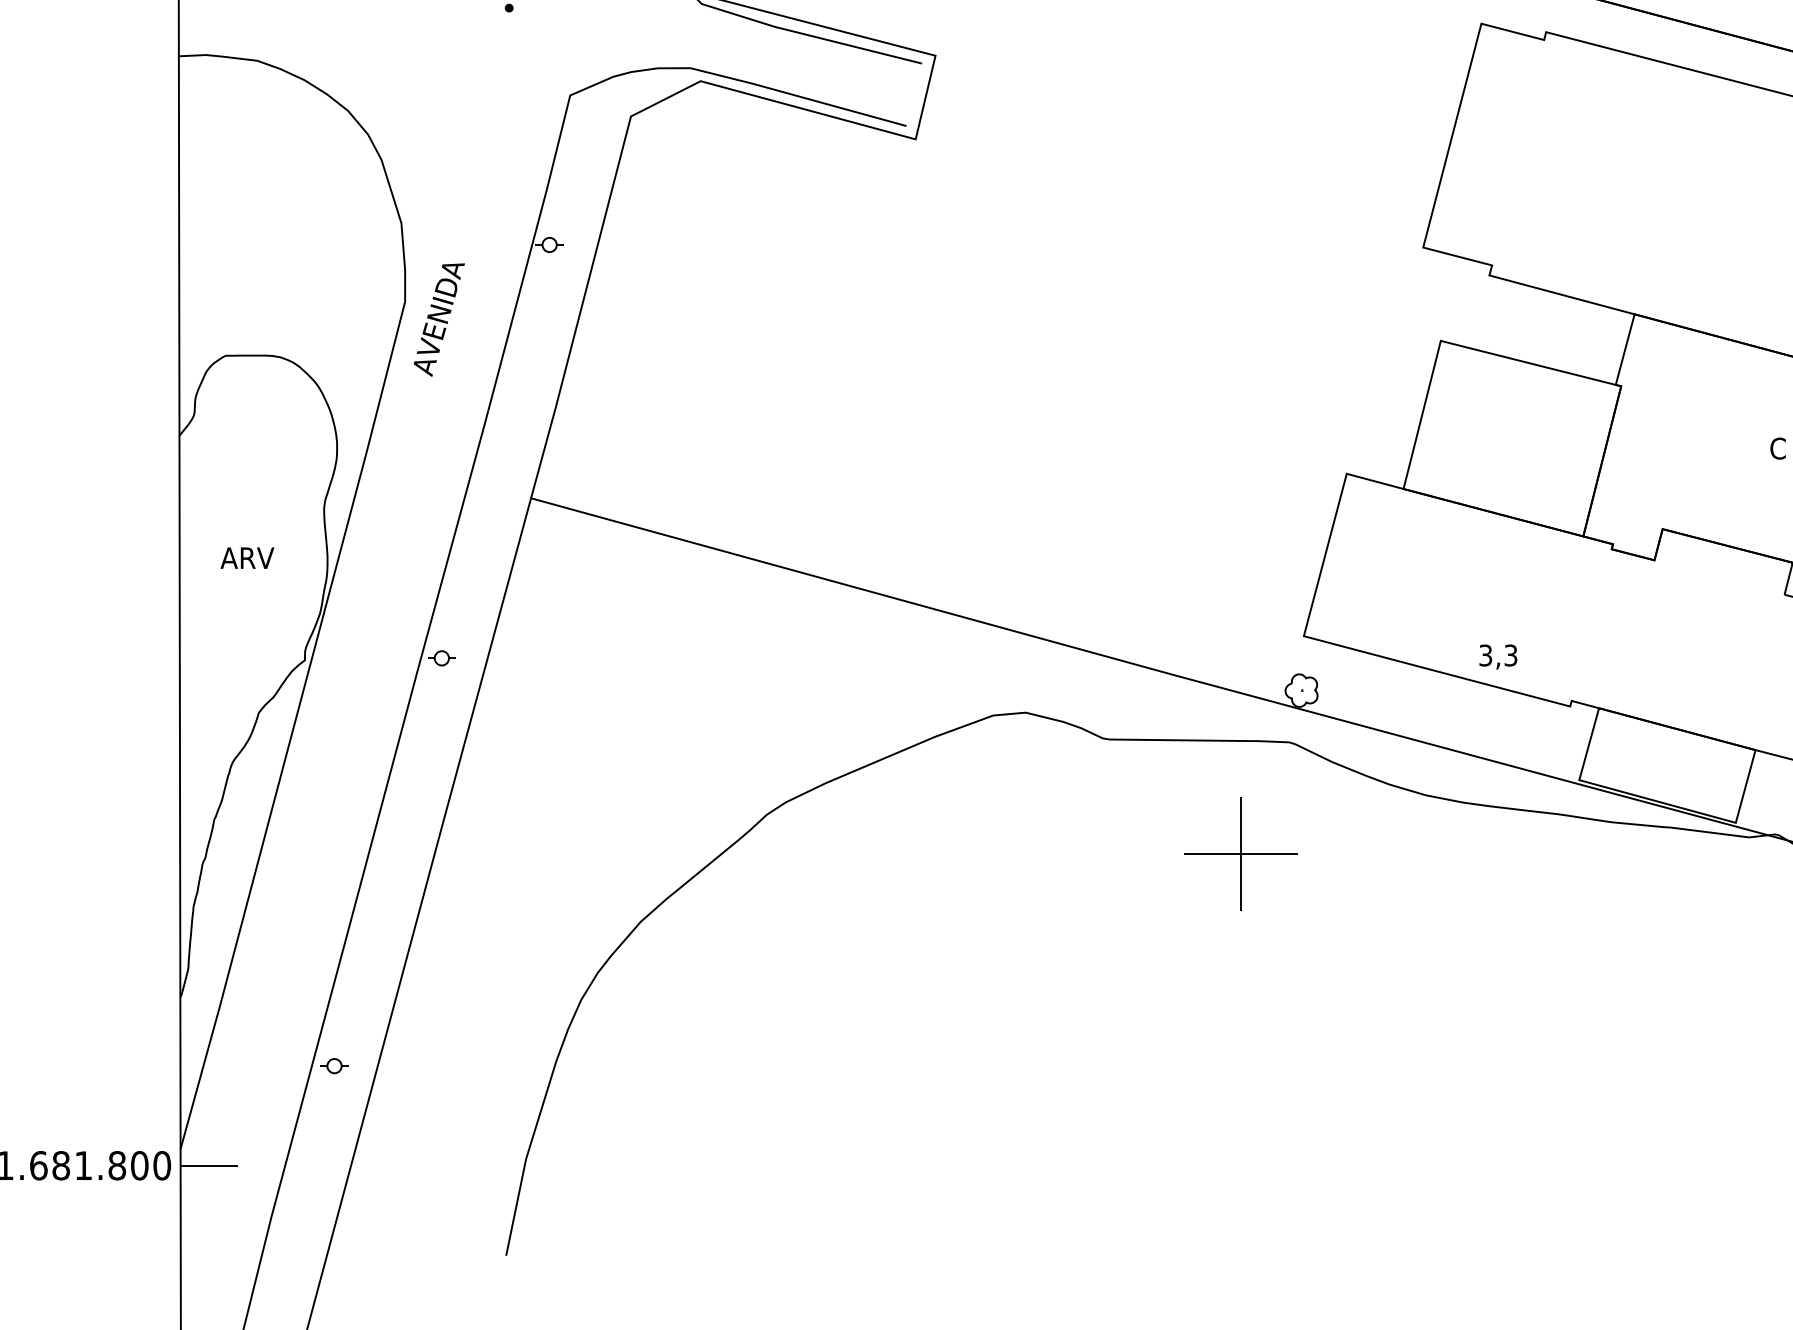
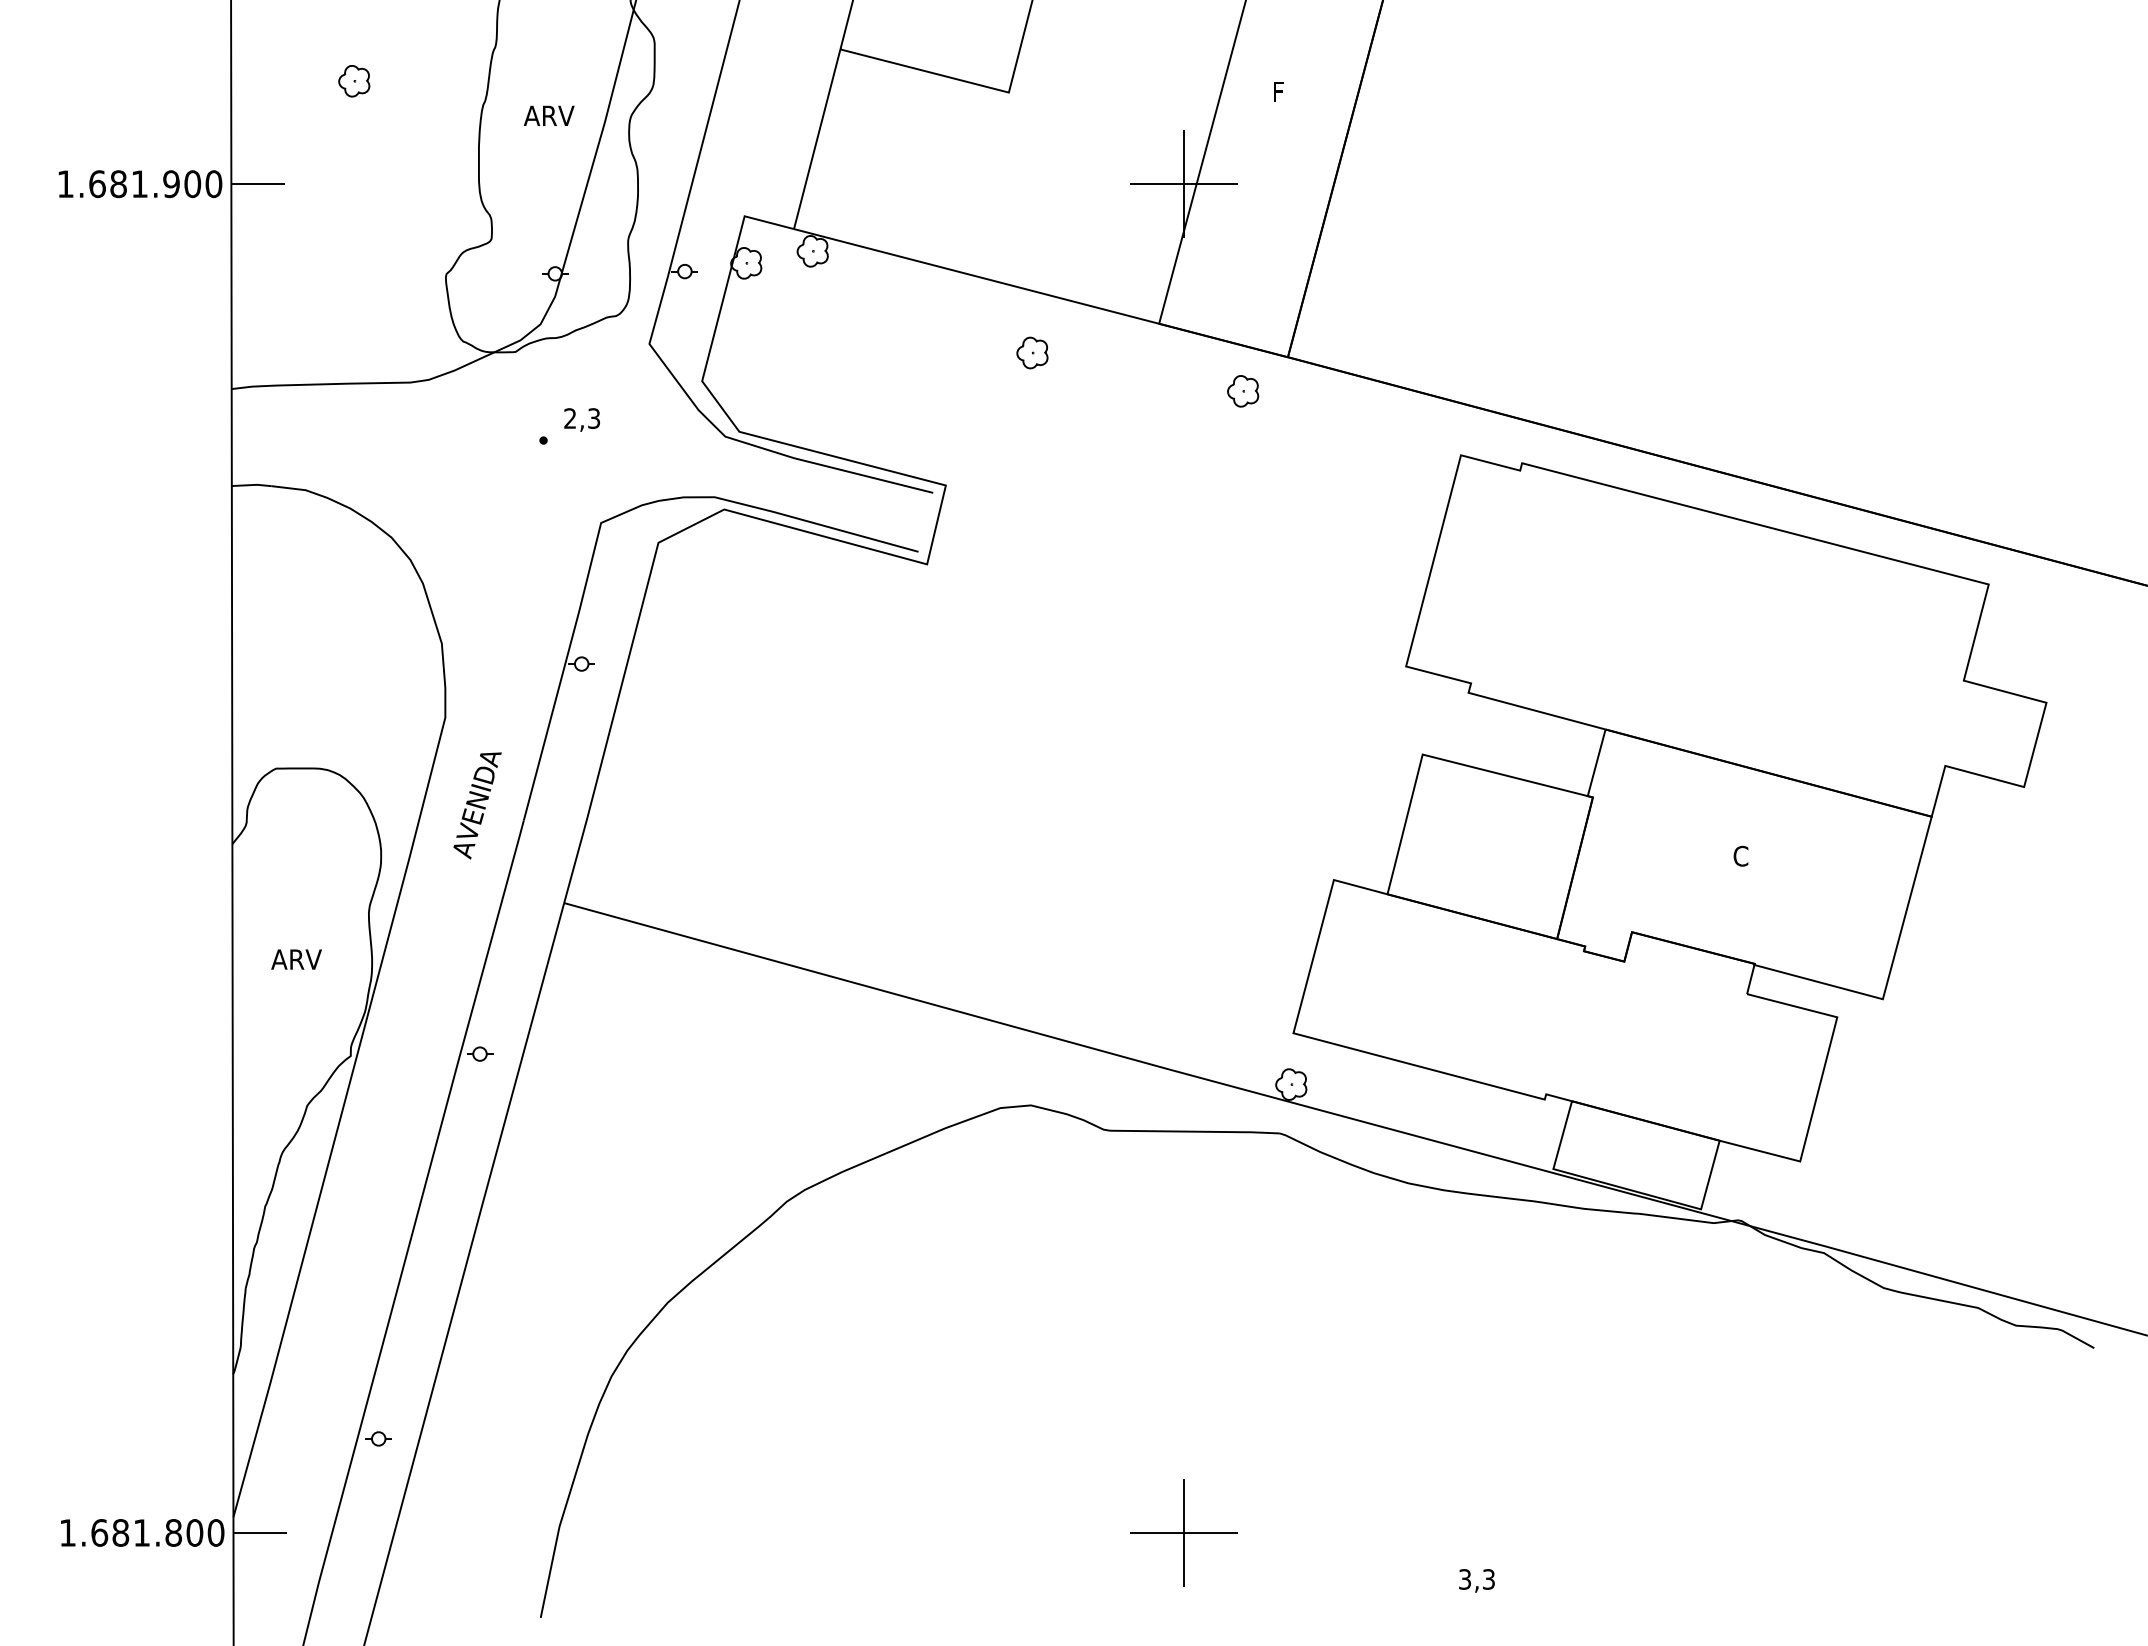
text: (439, 319) -> (477, 805), moved
text: (1497, 656) -> (1476, 1580), moved
part: (1240, 853) -> (1183, 1532), moved

